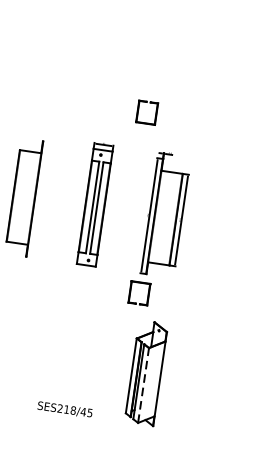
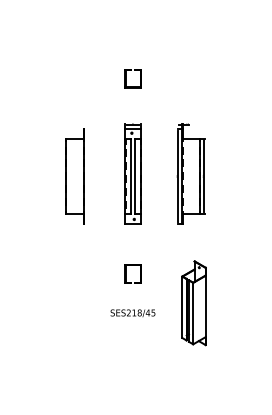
part: (146, 112) -> (132, 78), moved
part: (138, 292) -> (132, 273), moved
line: (143, 385) -> (193, 313), dashed -> solid
text: (64, 409) -> (132, 313), moved

